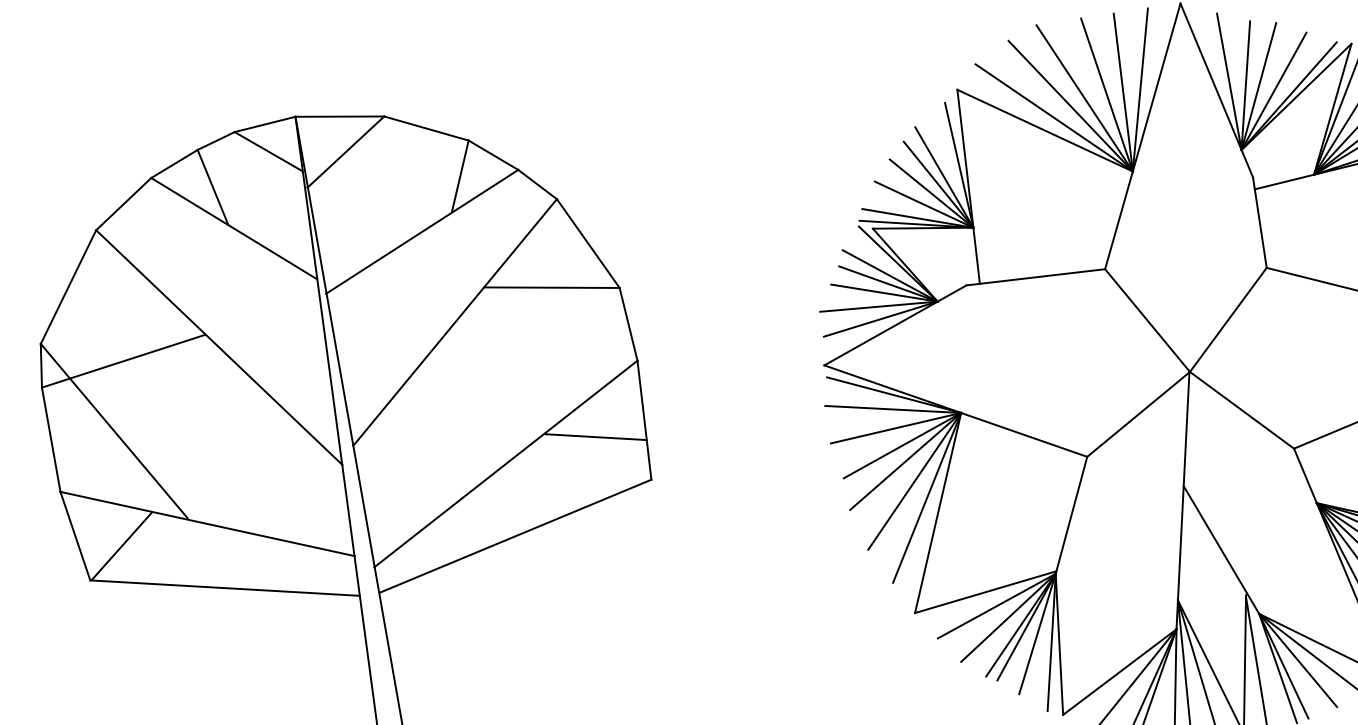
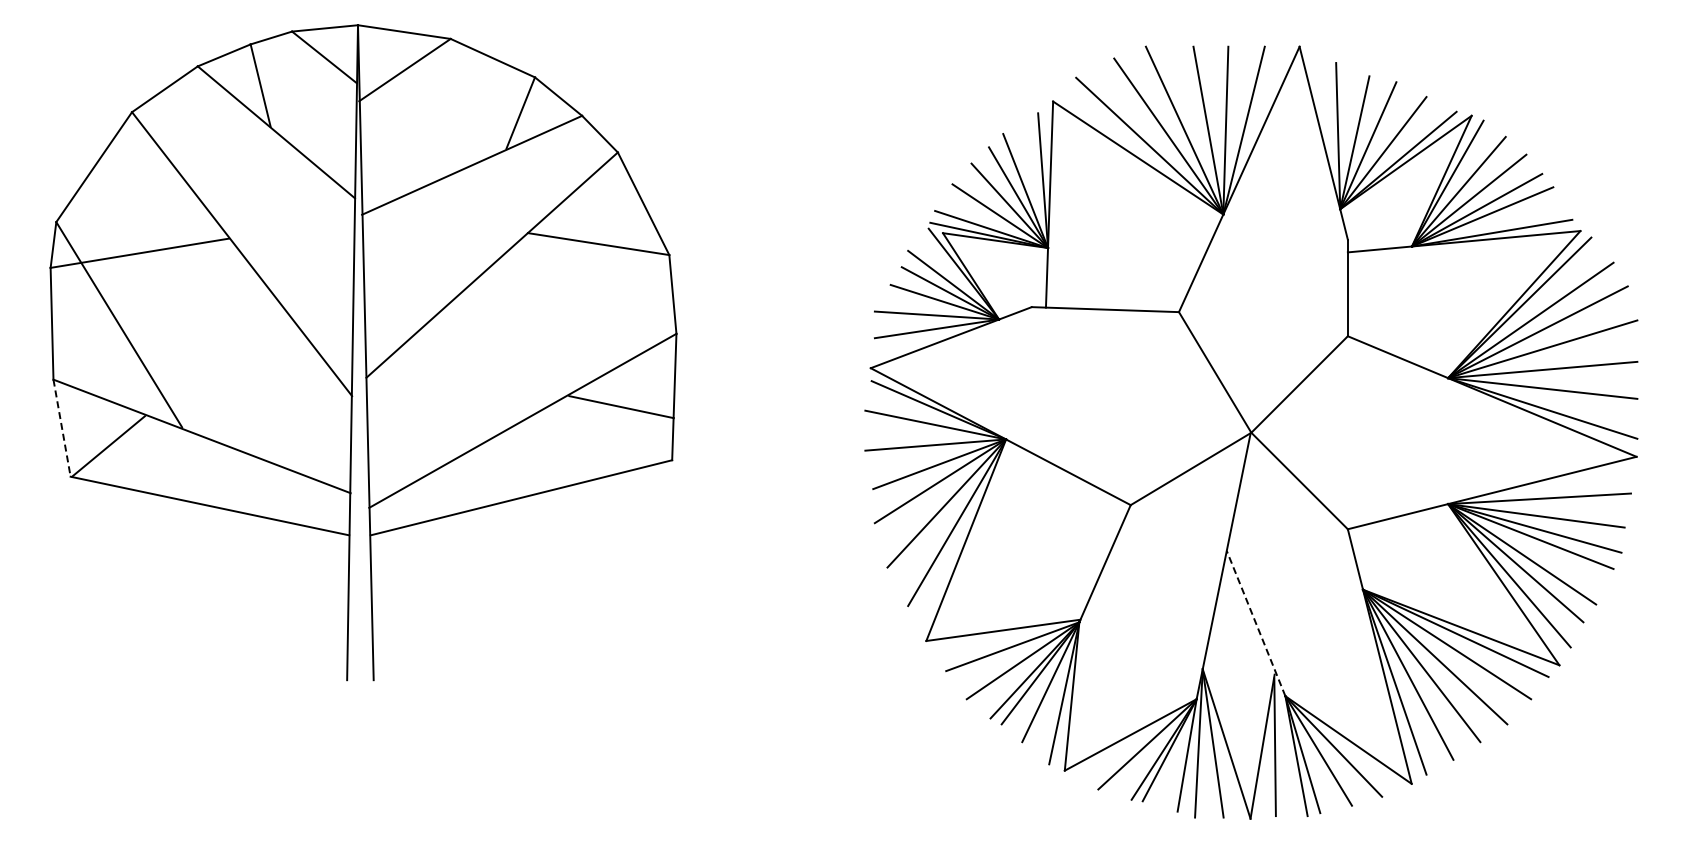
line: (75, 536) -> (62, 428), solid -> dashed
line: (1220, 550) -> (1255, 623), solid -> dashed

